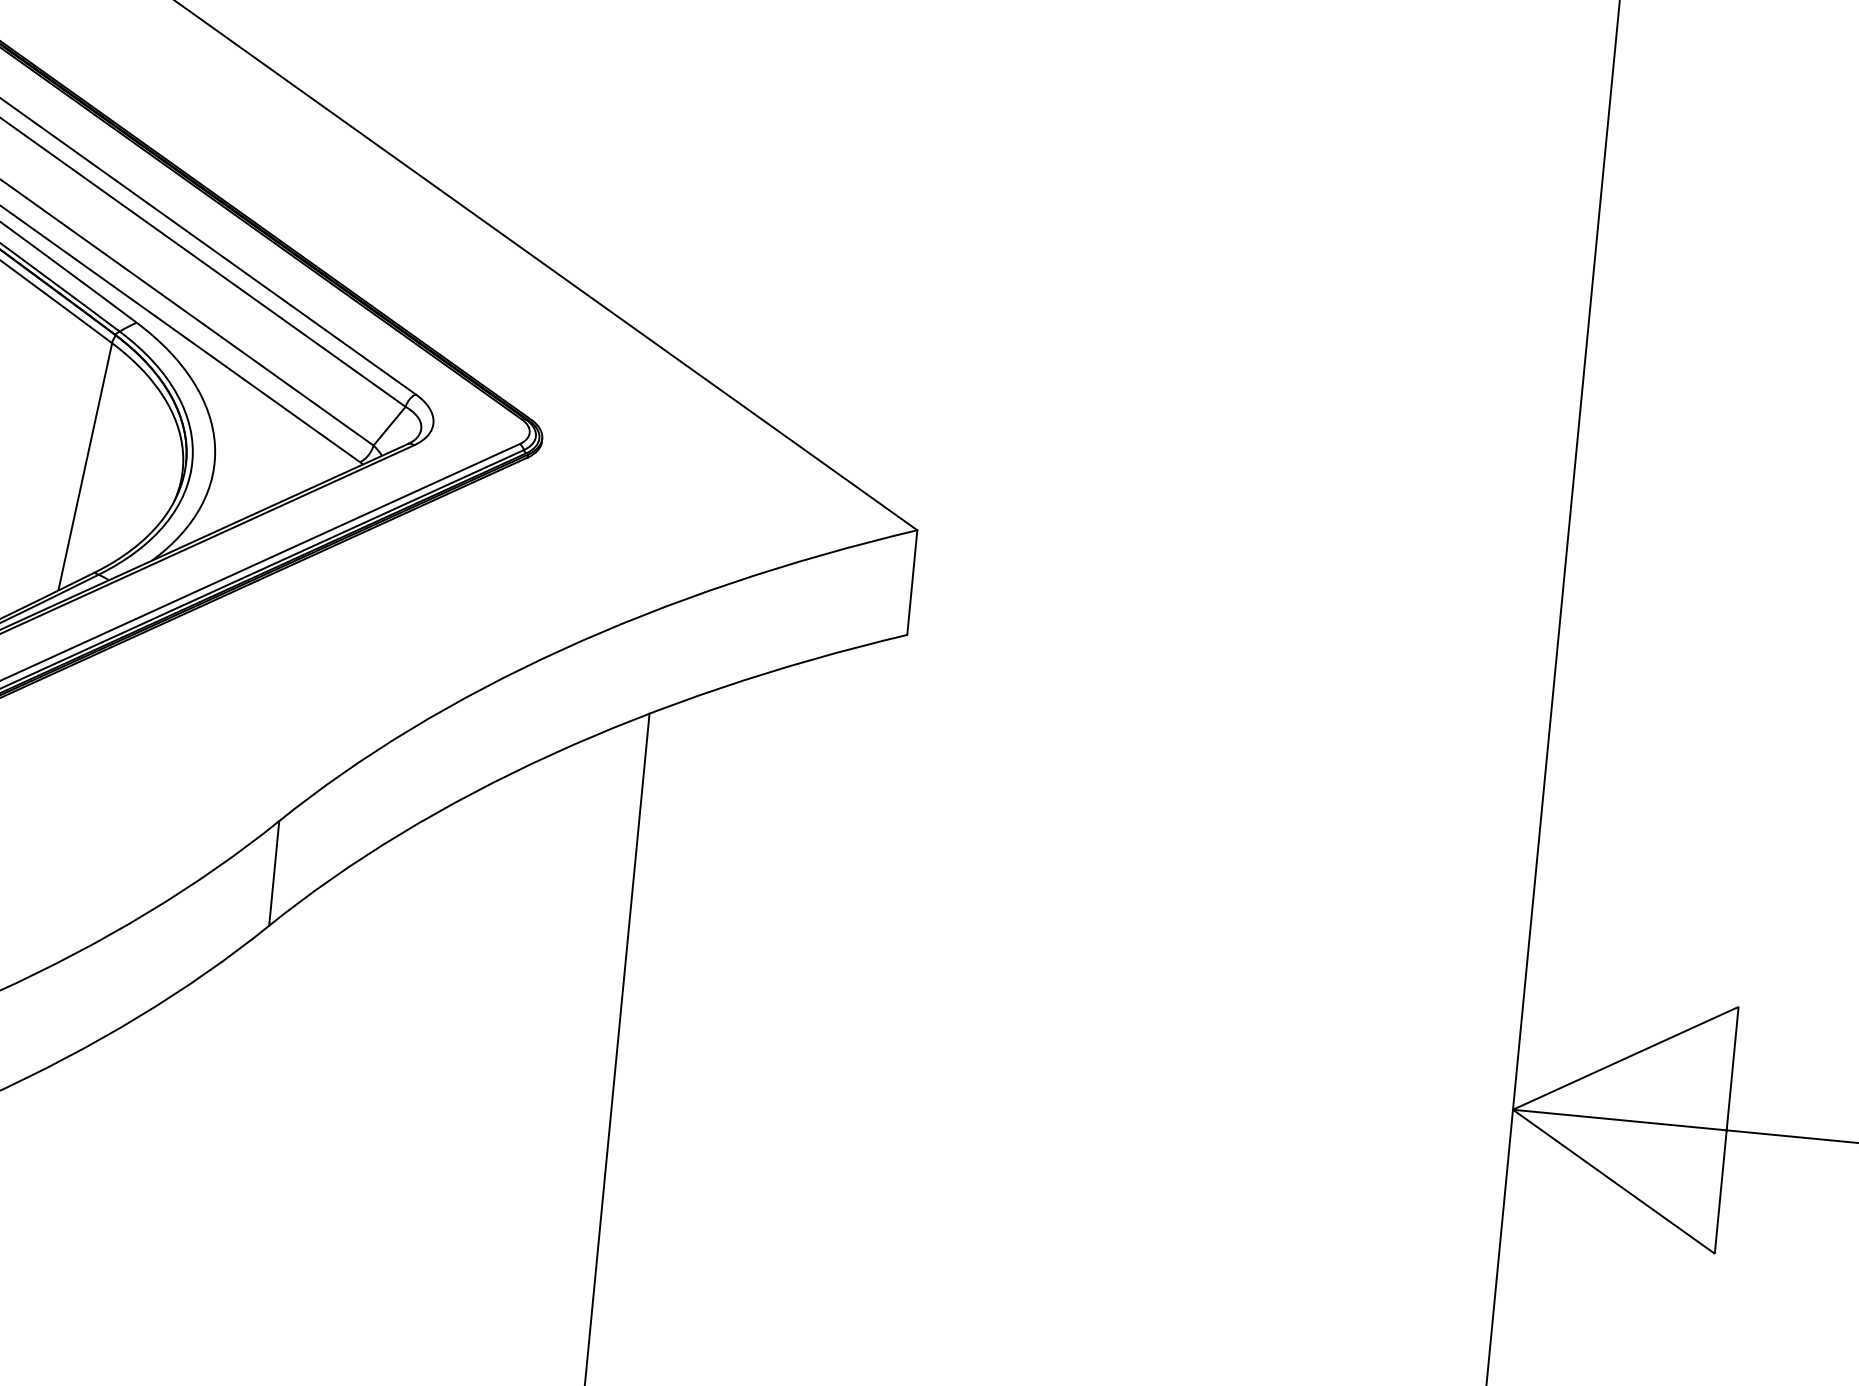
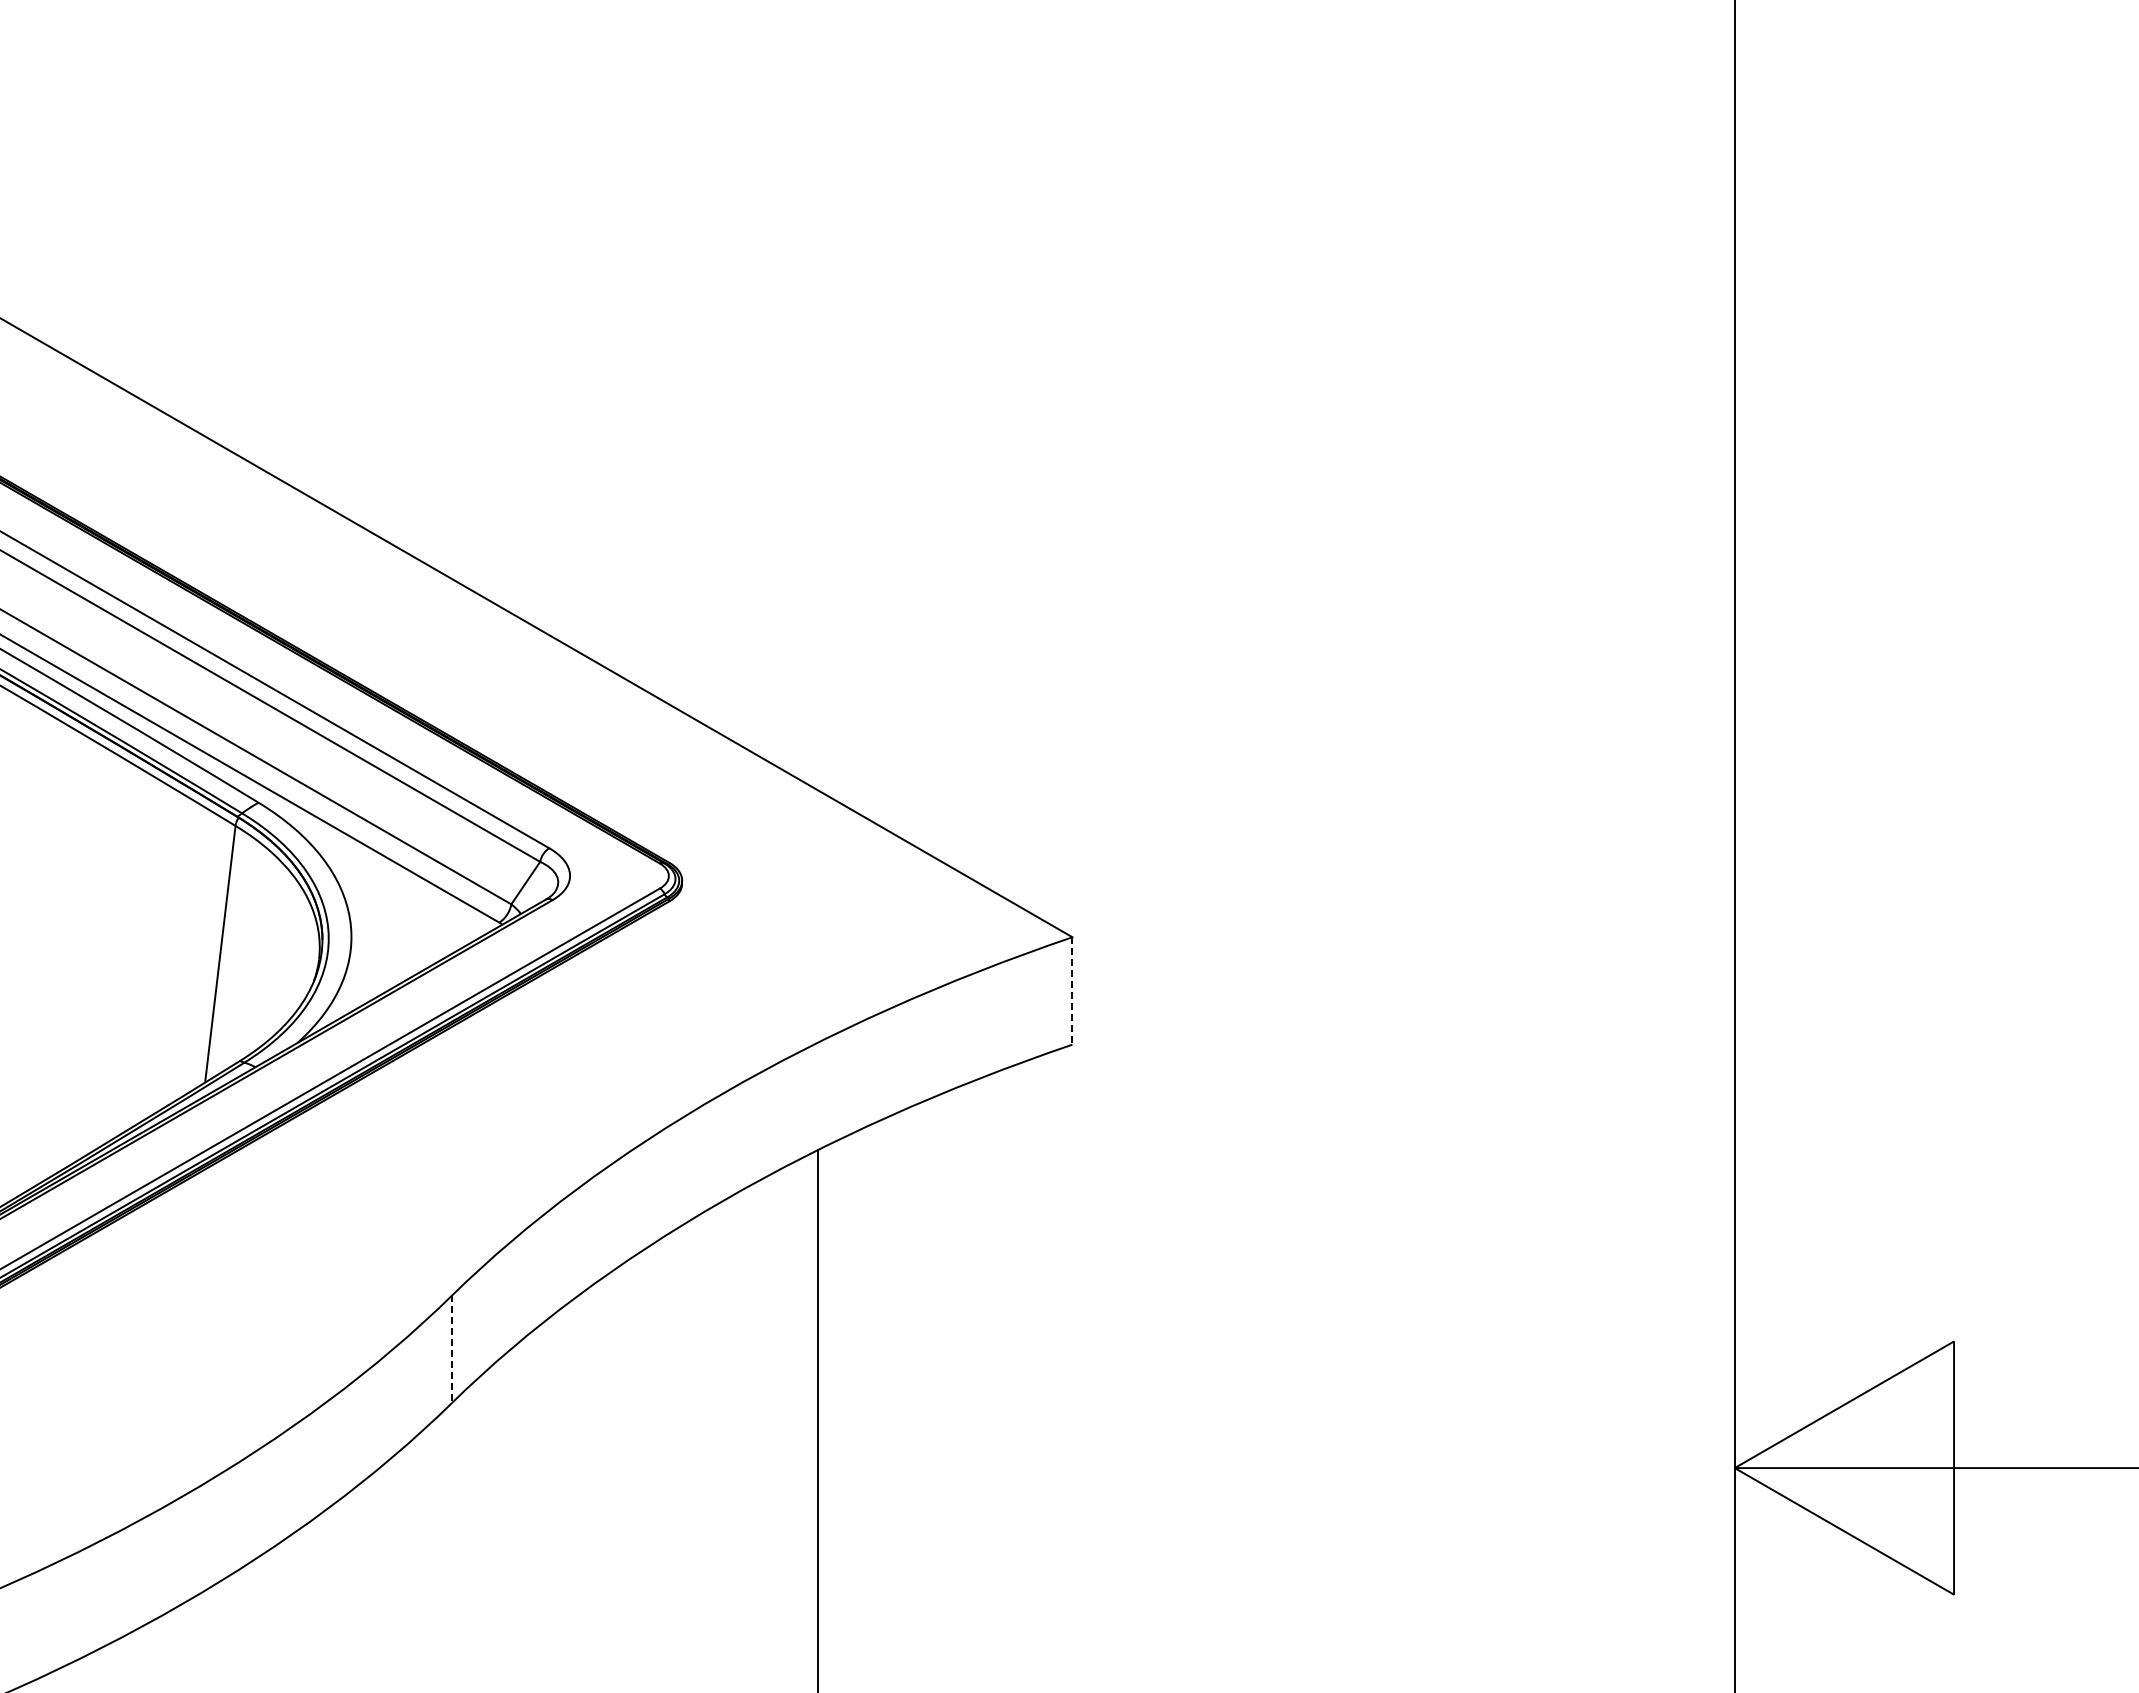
line: (912, 582) -> (1072, 990), solid -> dashed
line: (274, 873) -> (452, 1349), solid -> dashed

